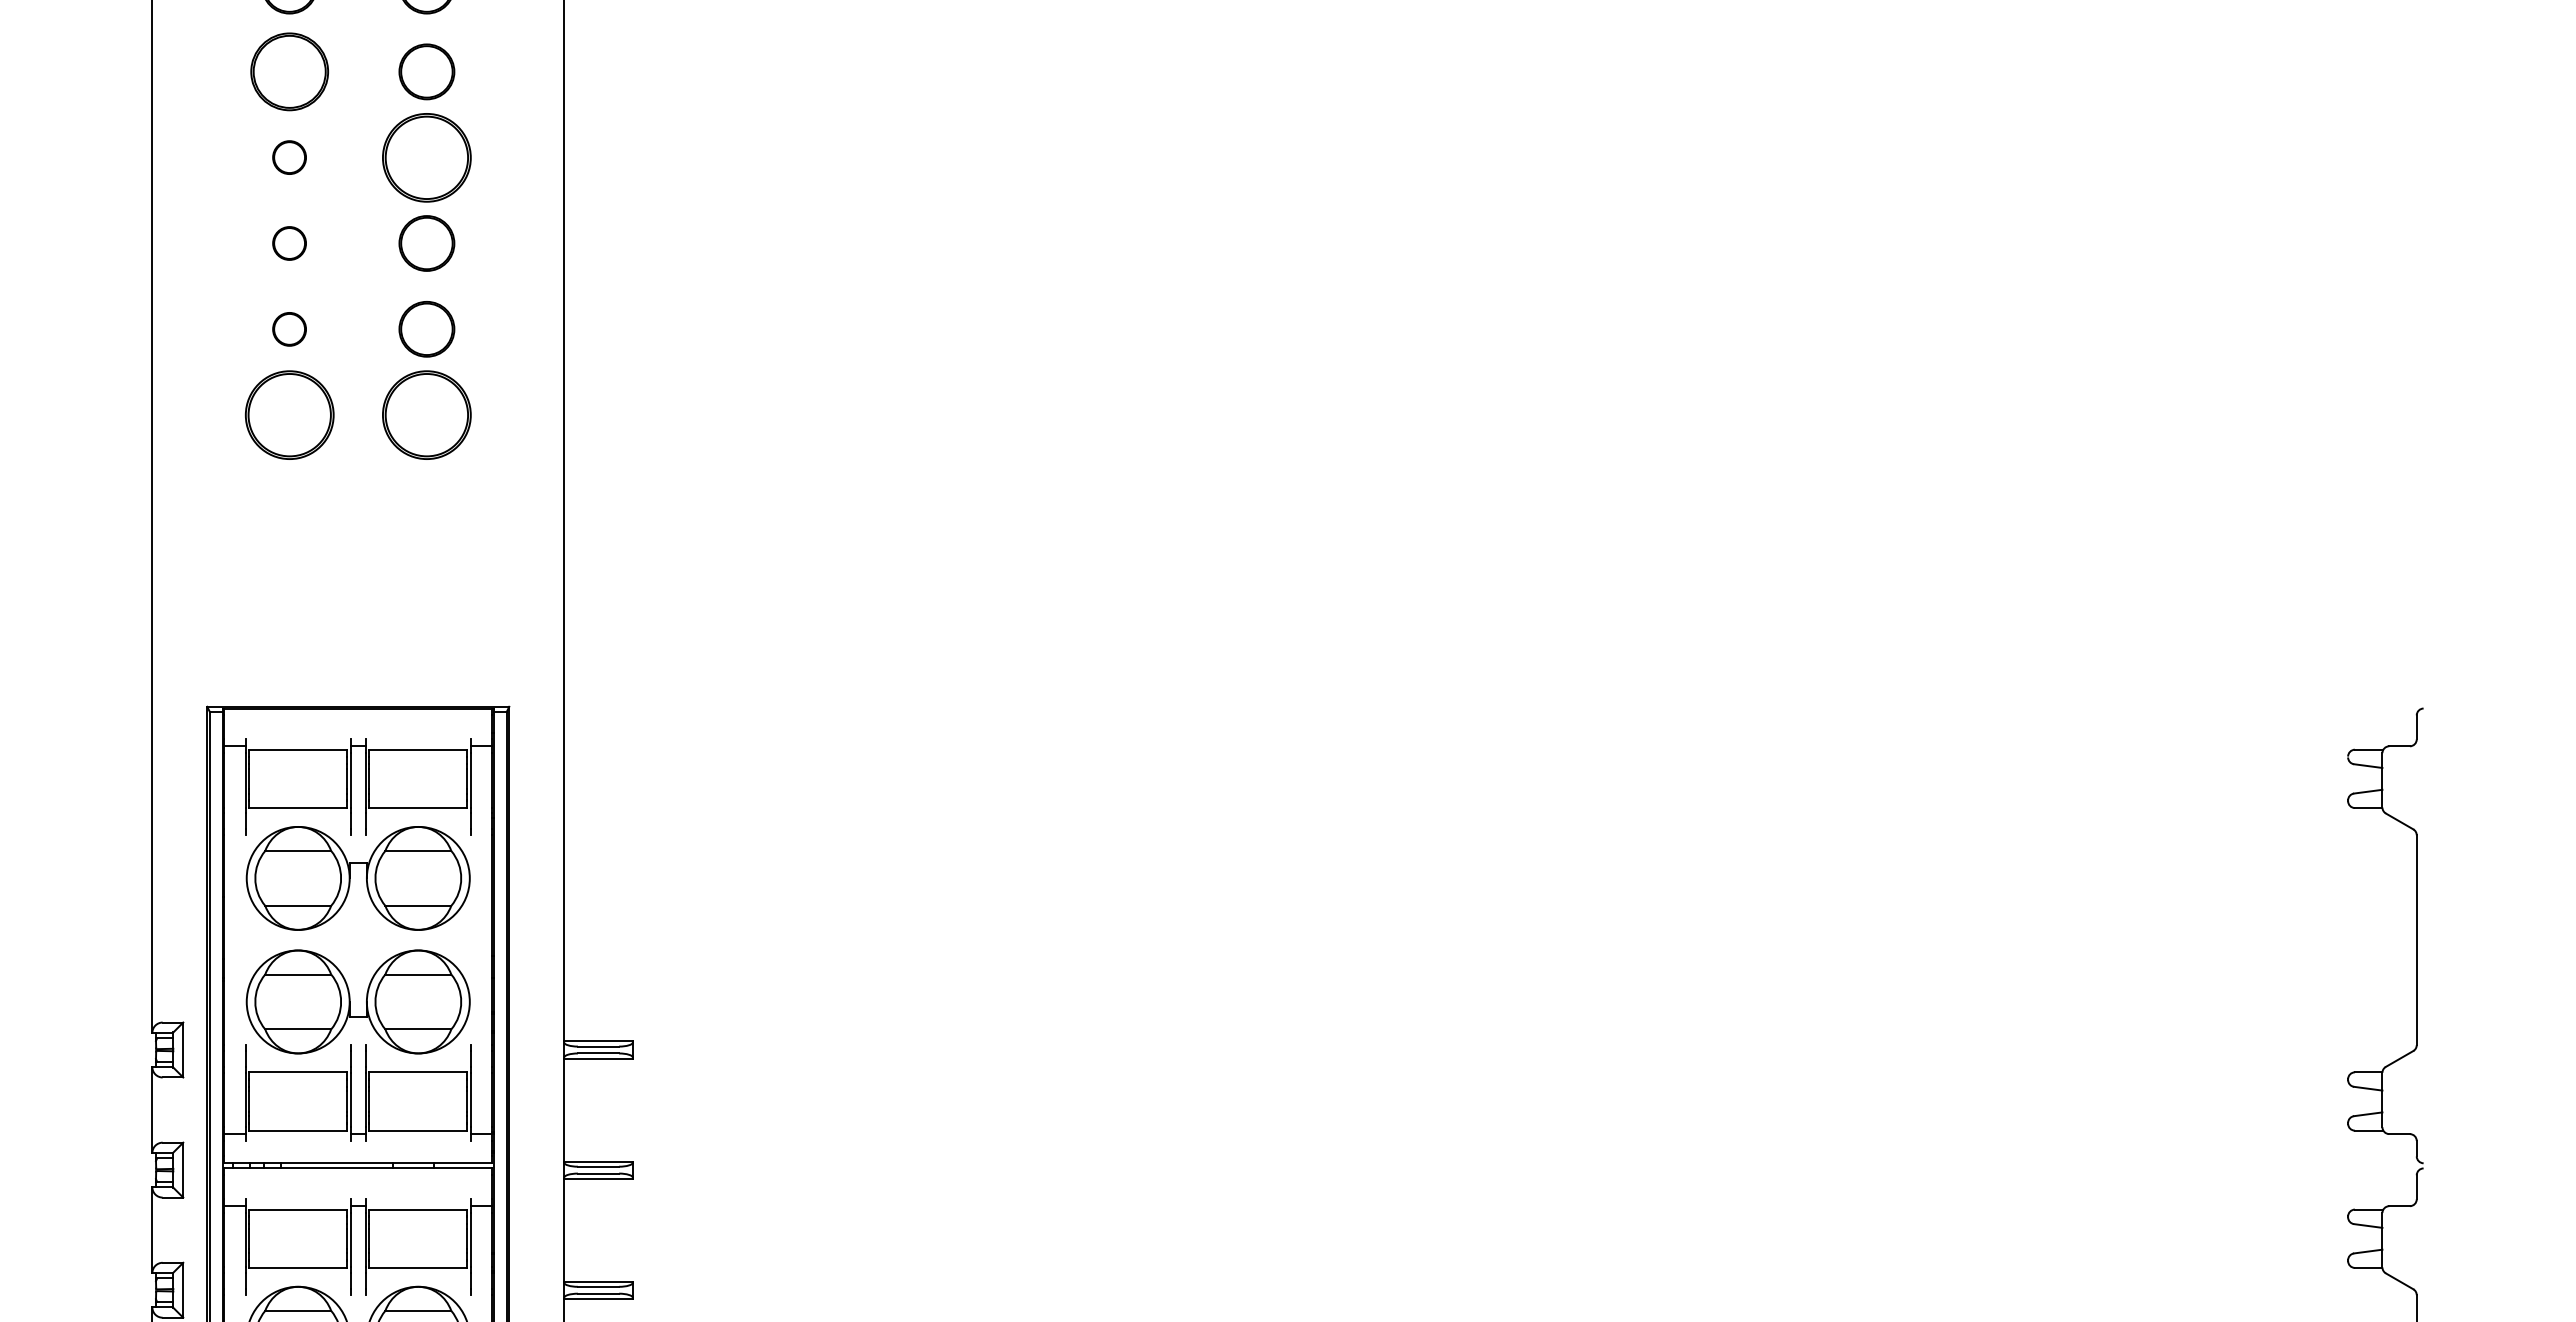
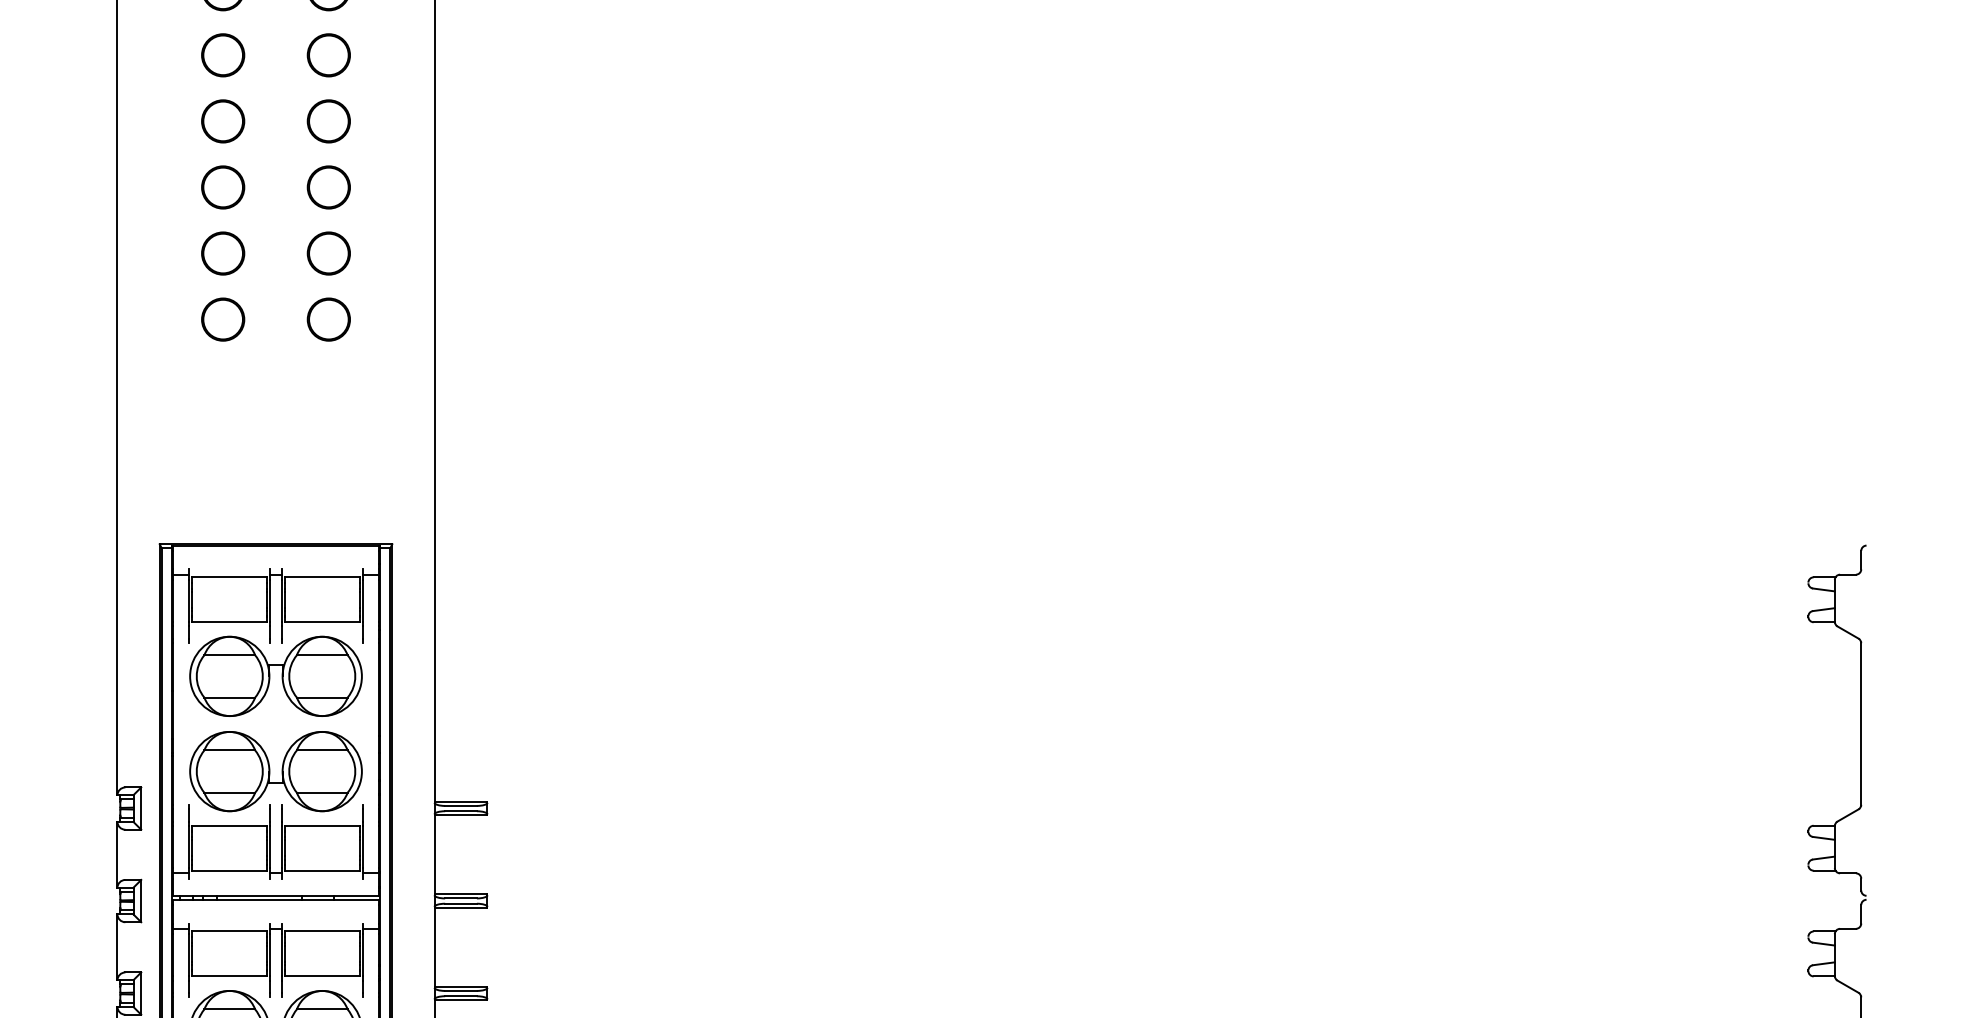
part: (289, 71) -> (223, 55), size x0.71
part: (289, 157) -> (223, 121), size x1.67
part: (426, 157) -> (328, 121), size x0.62
part: (289, 243) -> (223, 187), size x1.67
part: (289, 329) -> (223, 253), size x1.67
part: (289, 414) -> (223, 319), size x0.62
part: (426, 414) -> (328, 319), size x0.62

